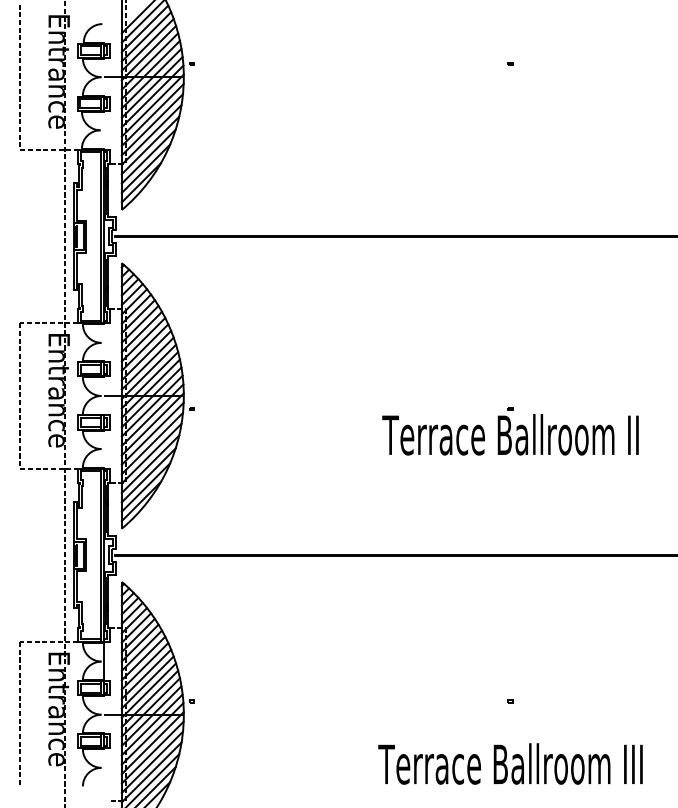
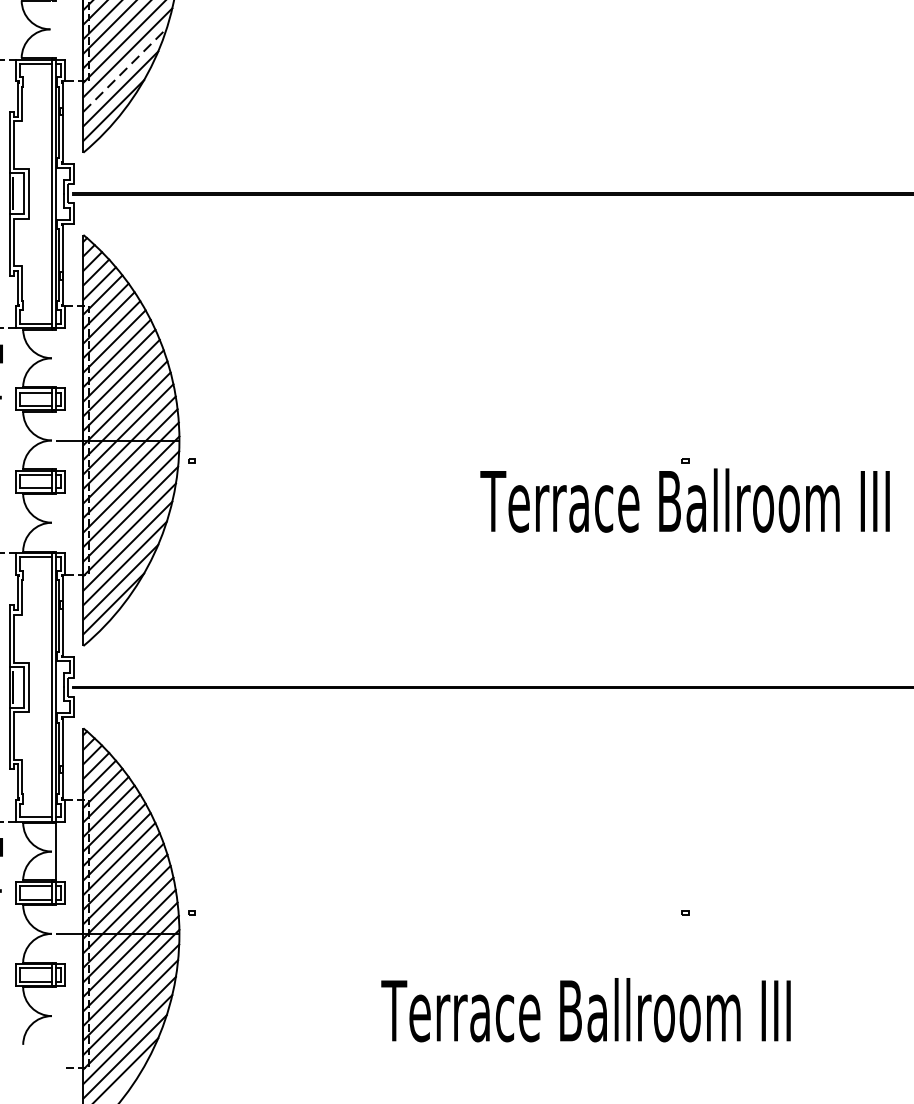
line: (149, 156) -> (126, 69), solid -> dashed
text: (510, 434) -> (685, 500), Terrace Ballroom II -> Terrace Ballroom III
text: (510, 763) -> (585, 1009), moved

